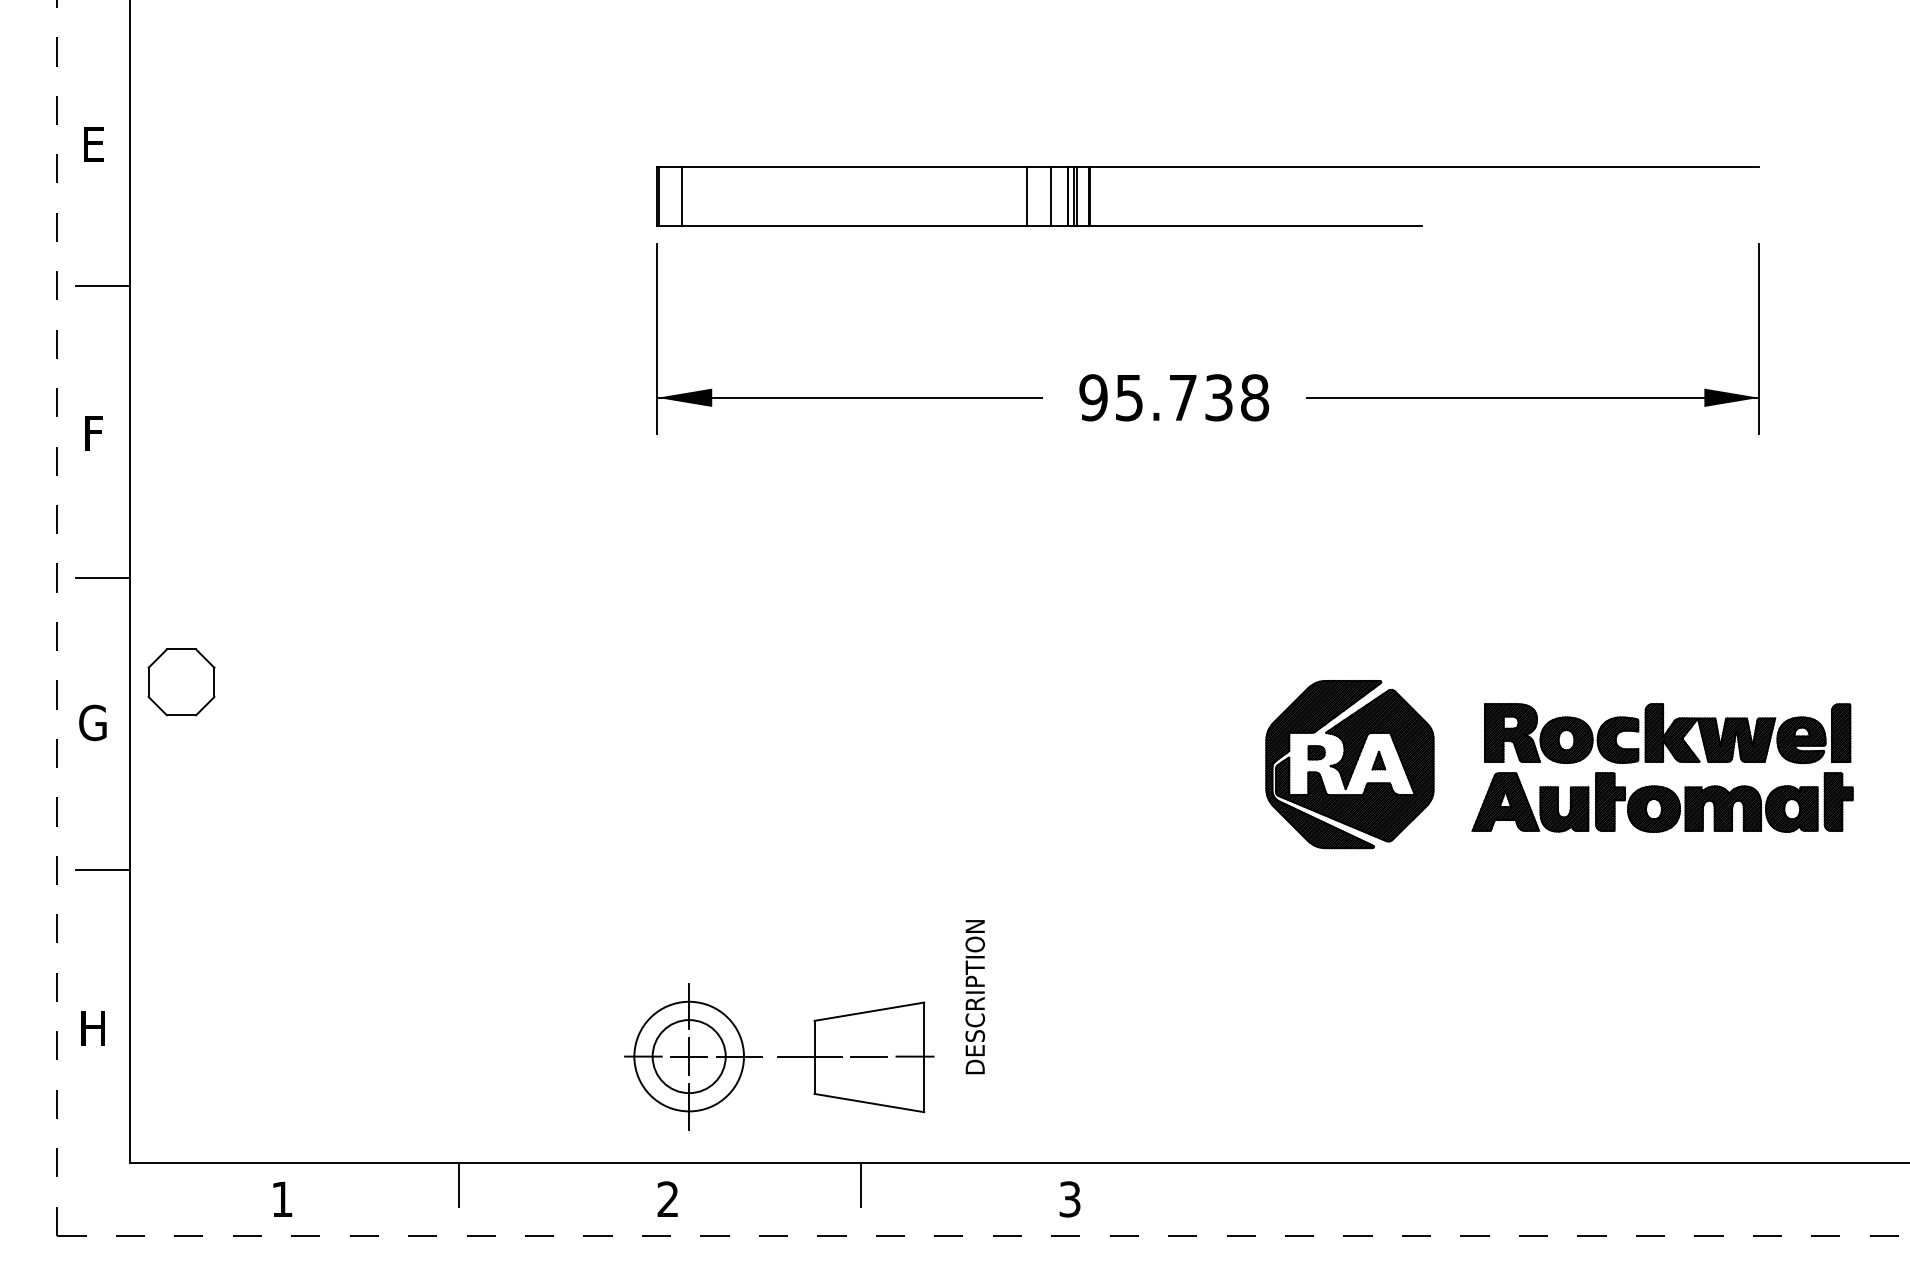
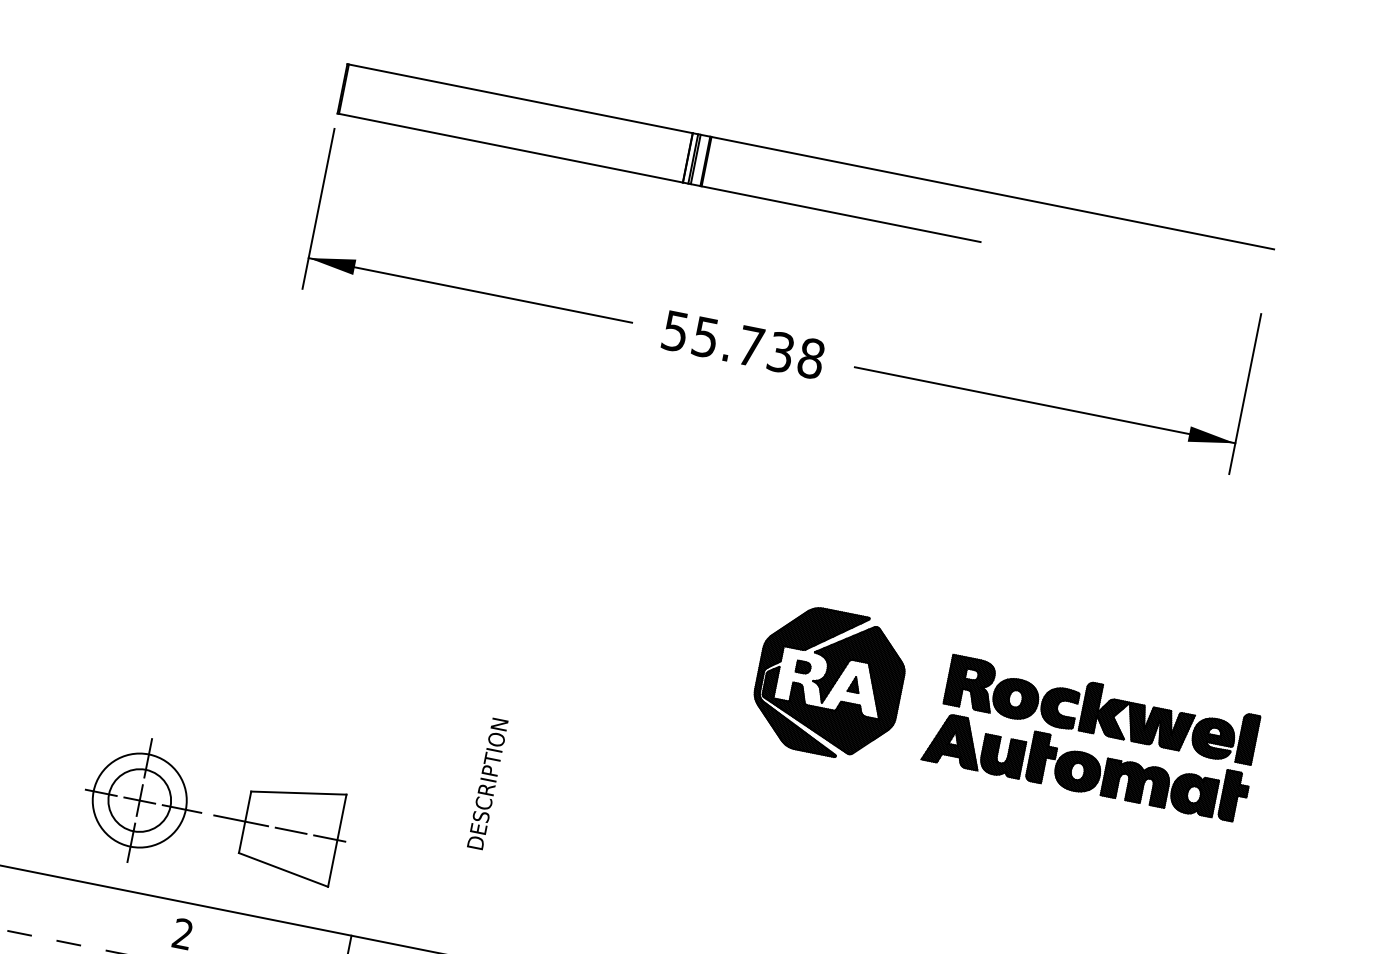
line: (682, 196) -> (363, 93), removed
line: (1027, 196) -> (653, 150), removed
line: (1051, 196) -> (673, 155), removed
text: (1093, 397) -> (675, 331), 95.738 -> 55.738
text: (974, 997) -> (487, 784), moved
part: (779, 1056) -> (215, 815), moved
line: (459, 1184) -> (10, 886), removed

